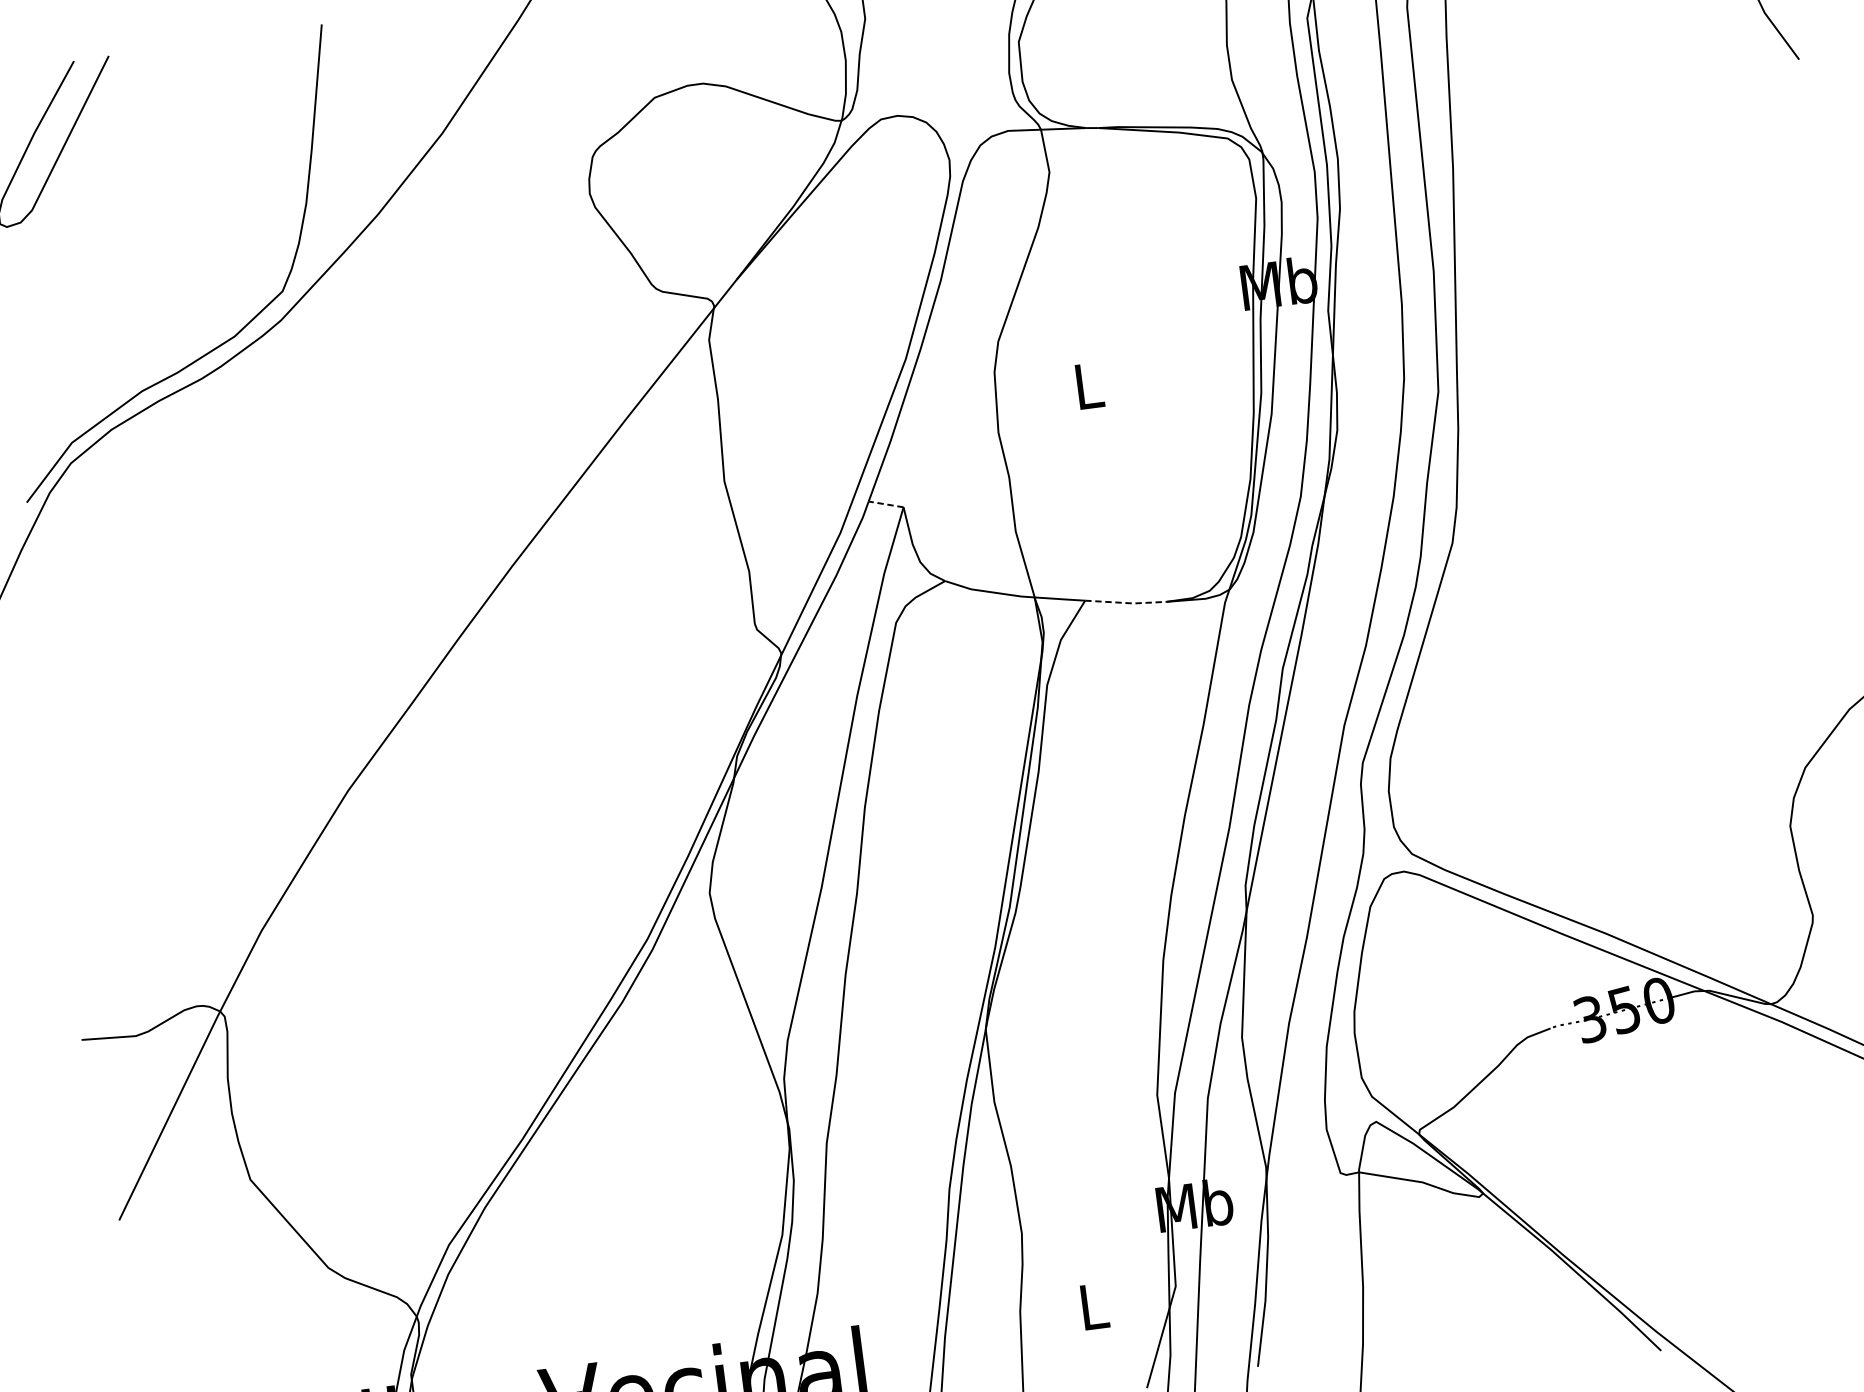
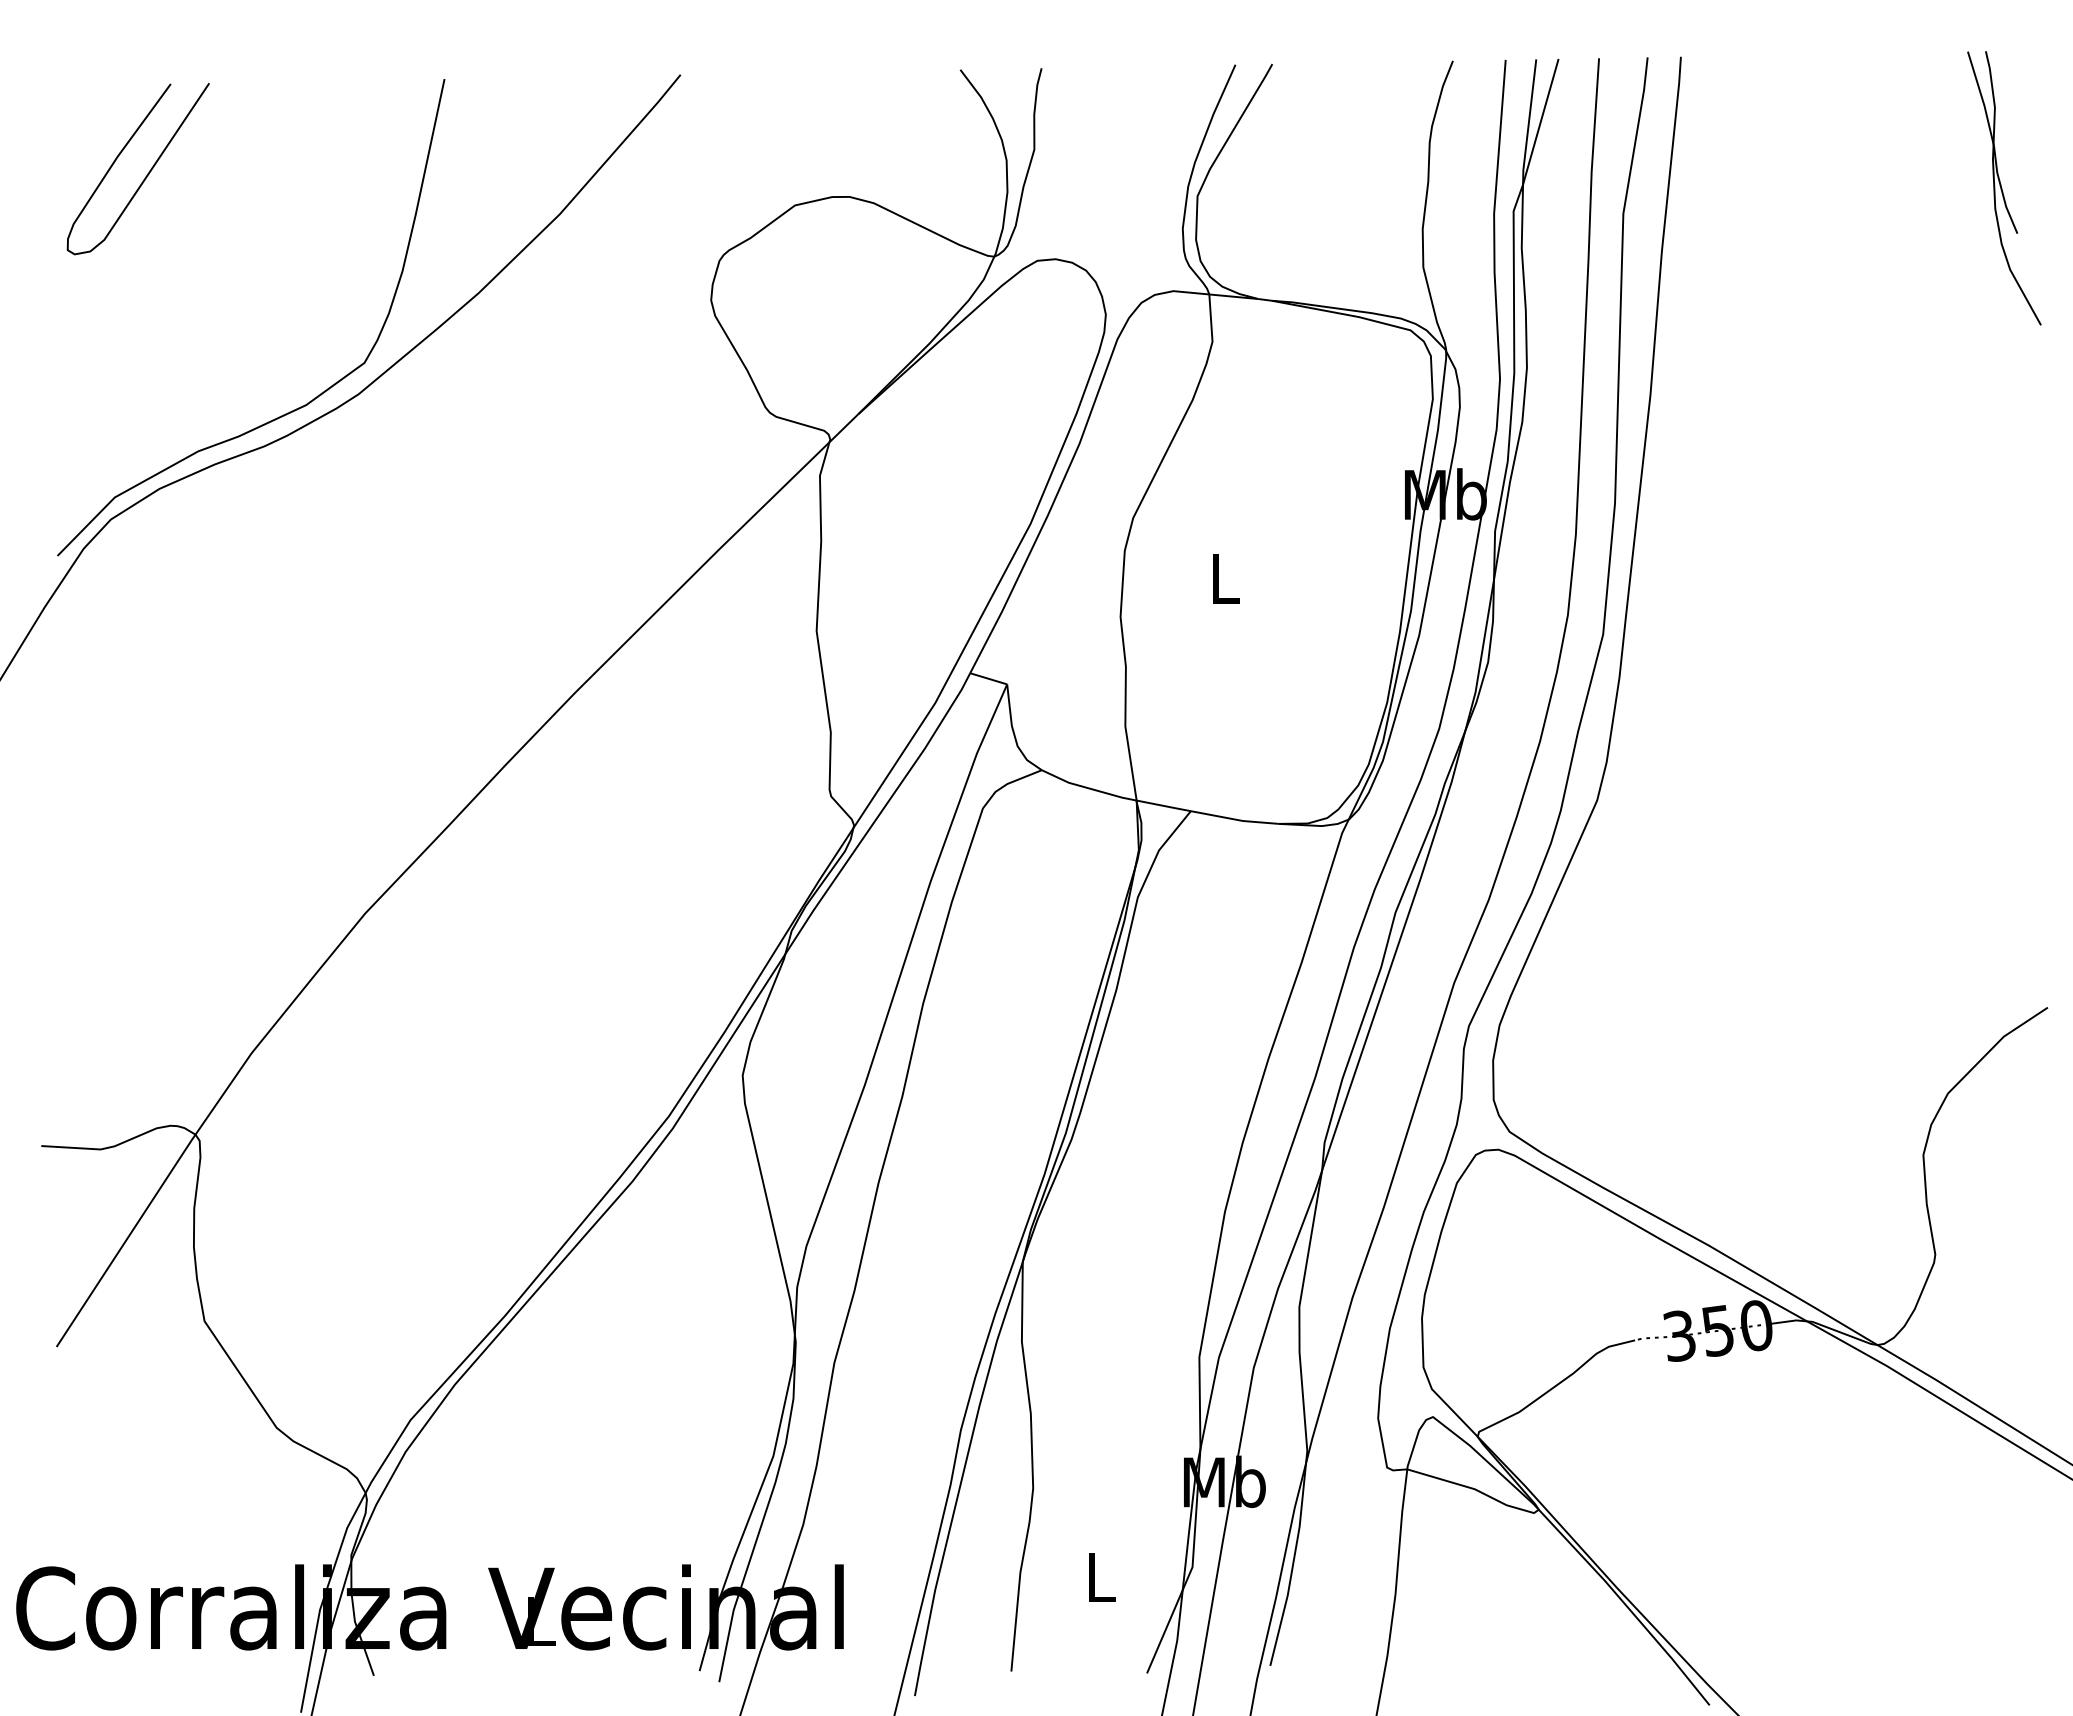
line: (885, 504) -> (988, 678), dashed -> solid
line: (1126, 602) -> (1235, 819), dashed -> solid

